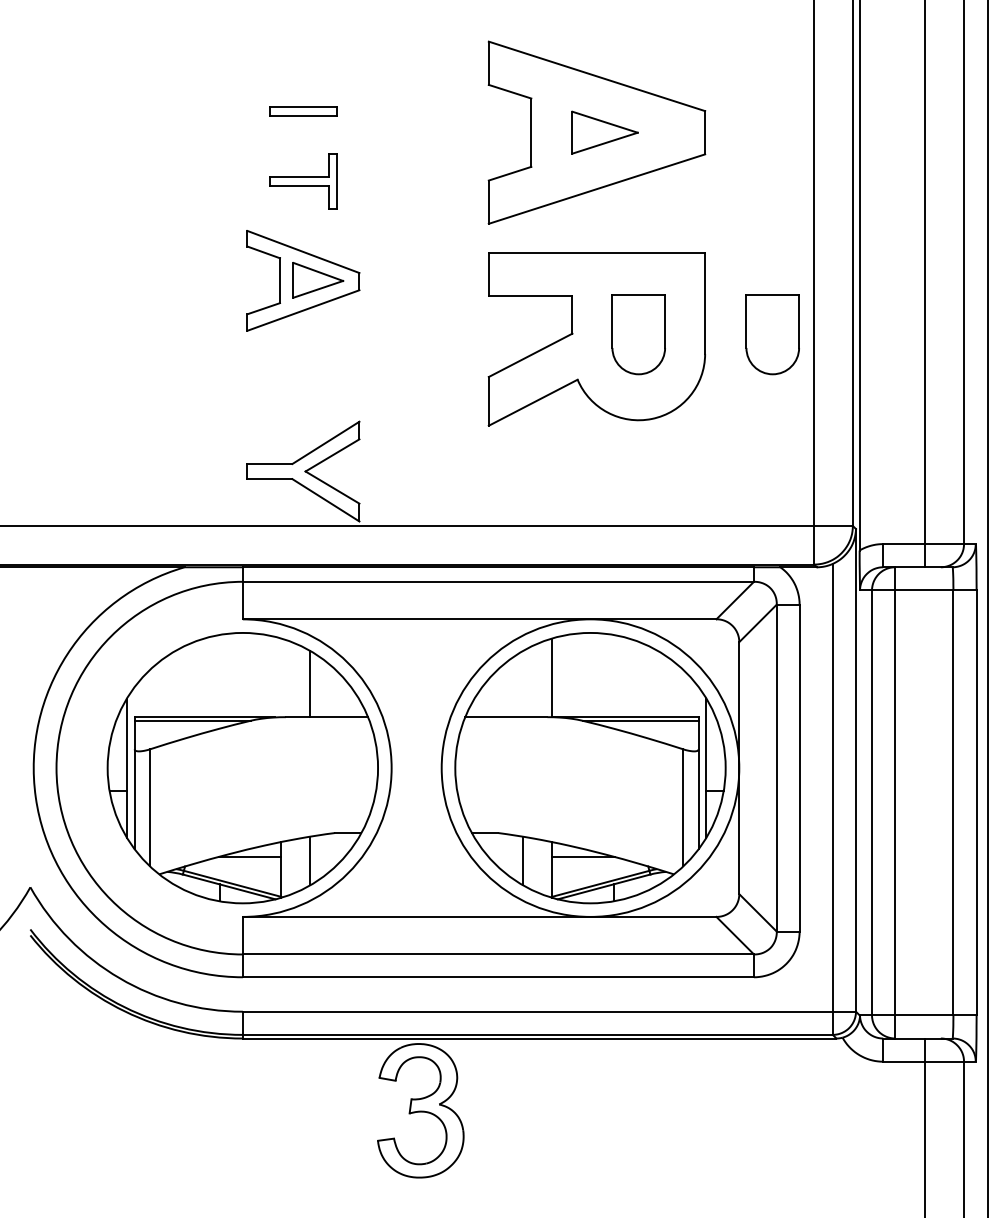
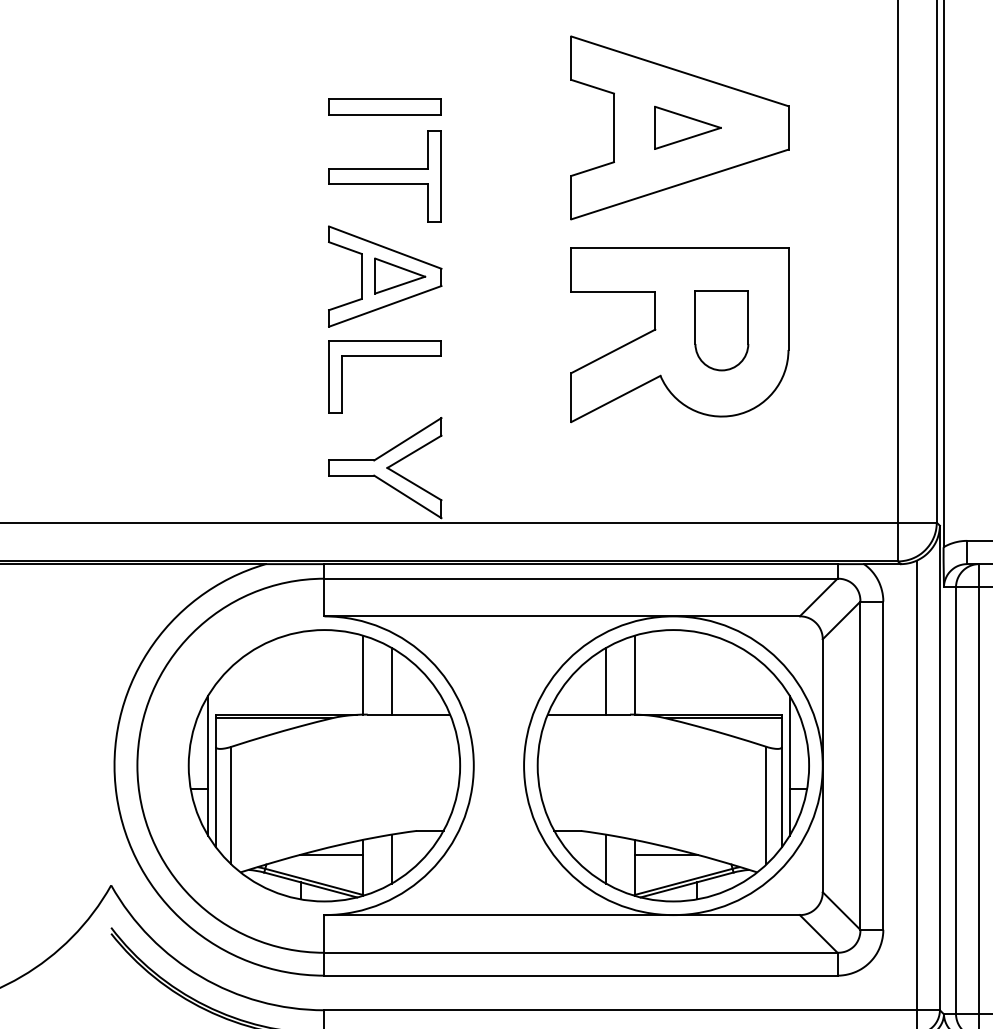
part: (302, 111) -> (384, 106), size x1.67
part: (302, 181) -> (384, 176), size x1.67
part: (772, 334) -> (856, 330), removed
part: (302, 360) -> (384, 356), added
line: (281, 677) -> (363, 674), added
line: (523, 683) -> (606, 680), added

